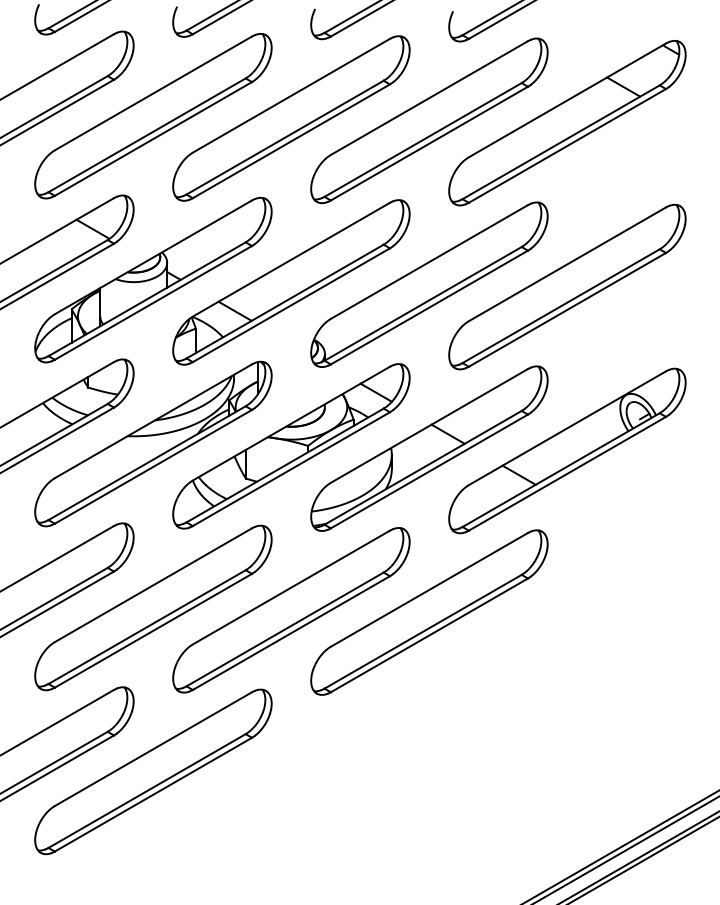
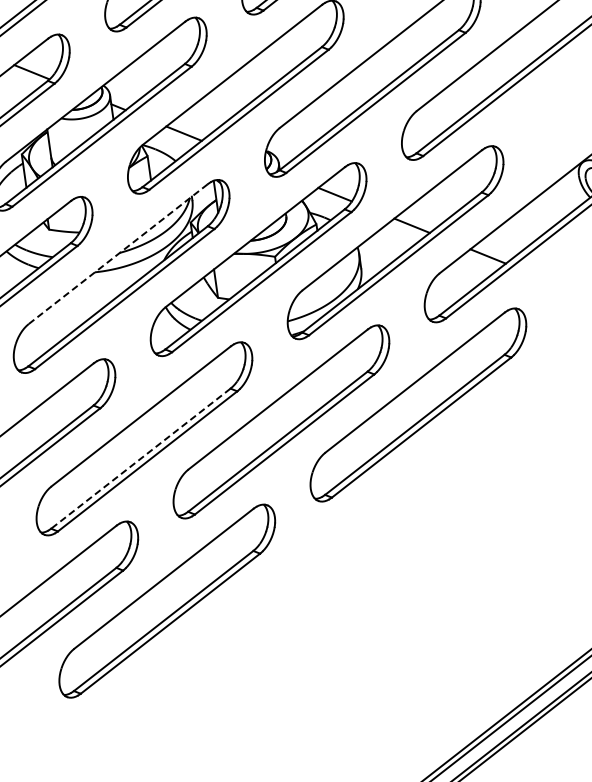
line: (153, 421) -> (118, 254), solid -> dashed
line: (147, 627) -> (141, 459), solid -> dashed

